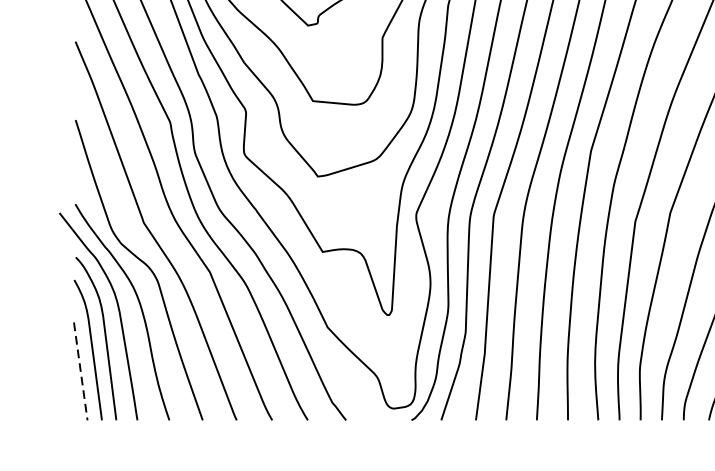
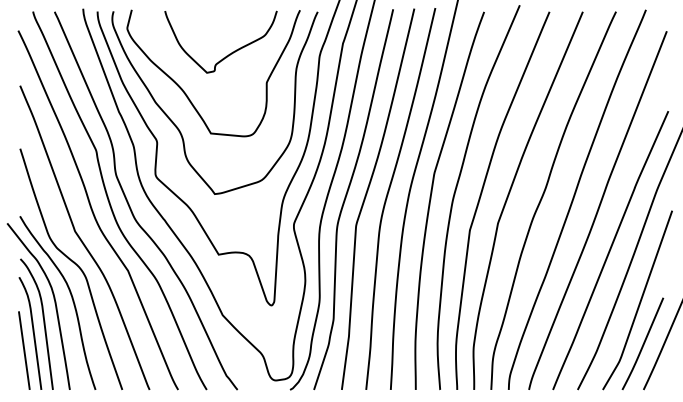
line: (80, 371) -> (24, 350), dashed -> solid

